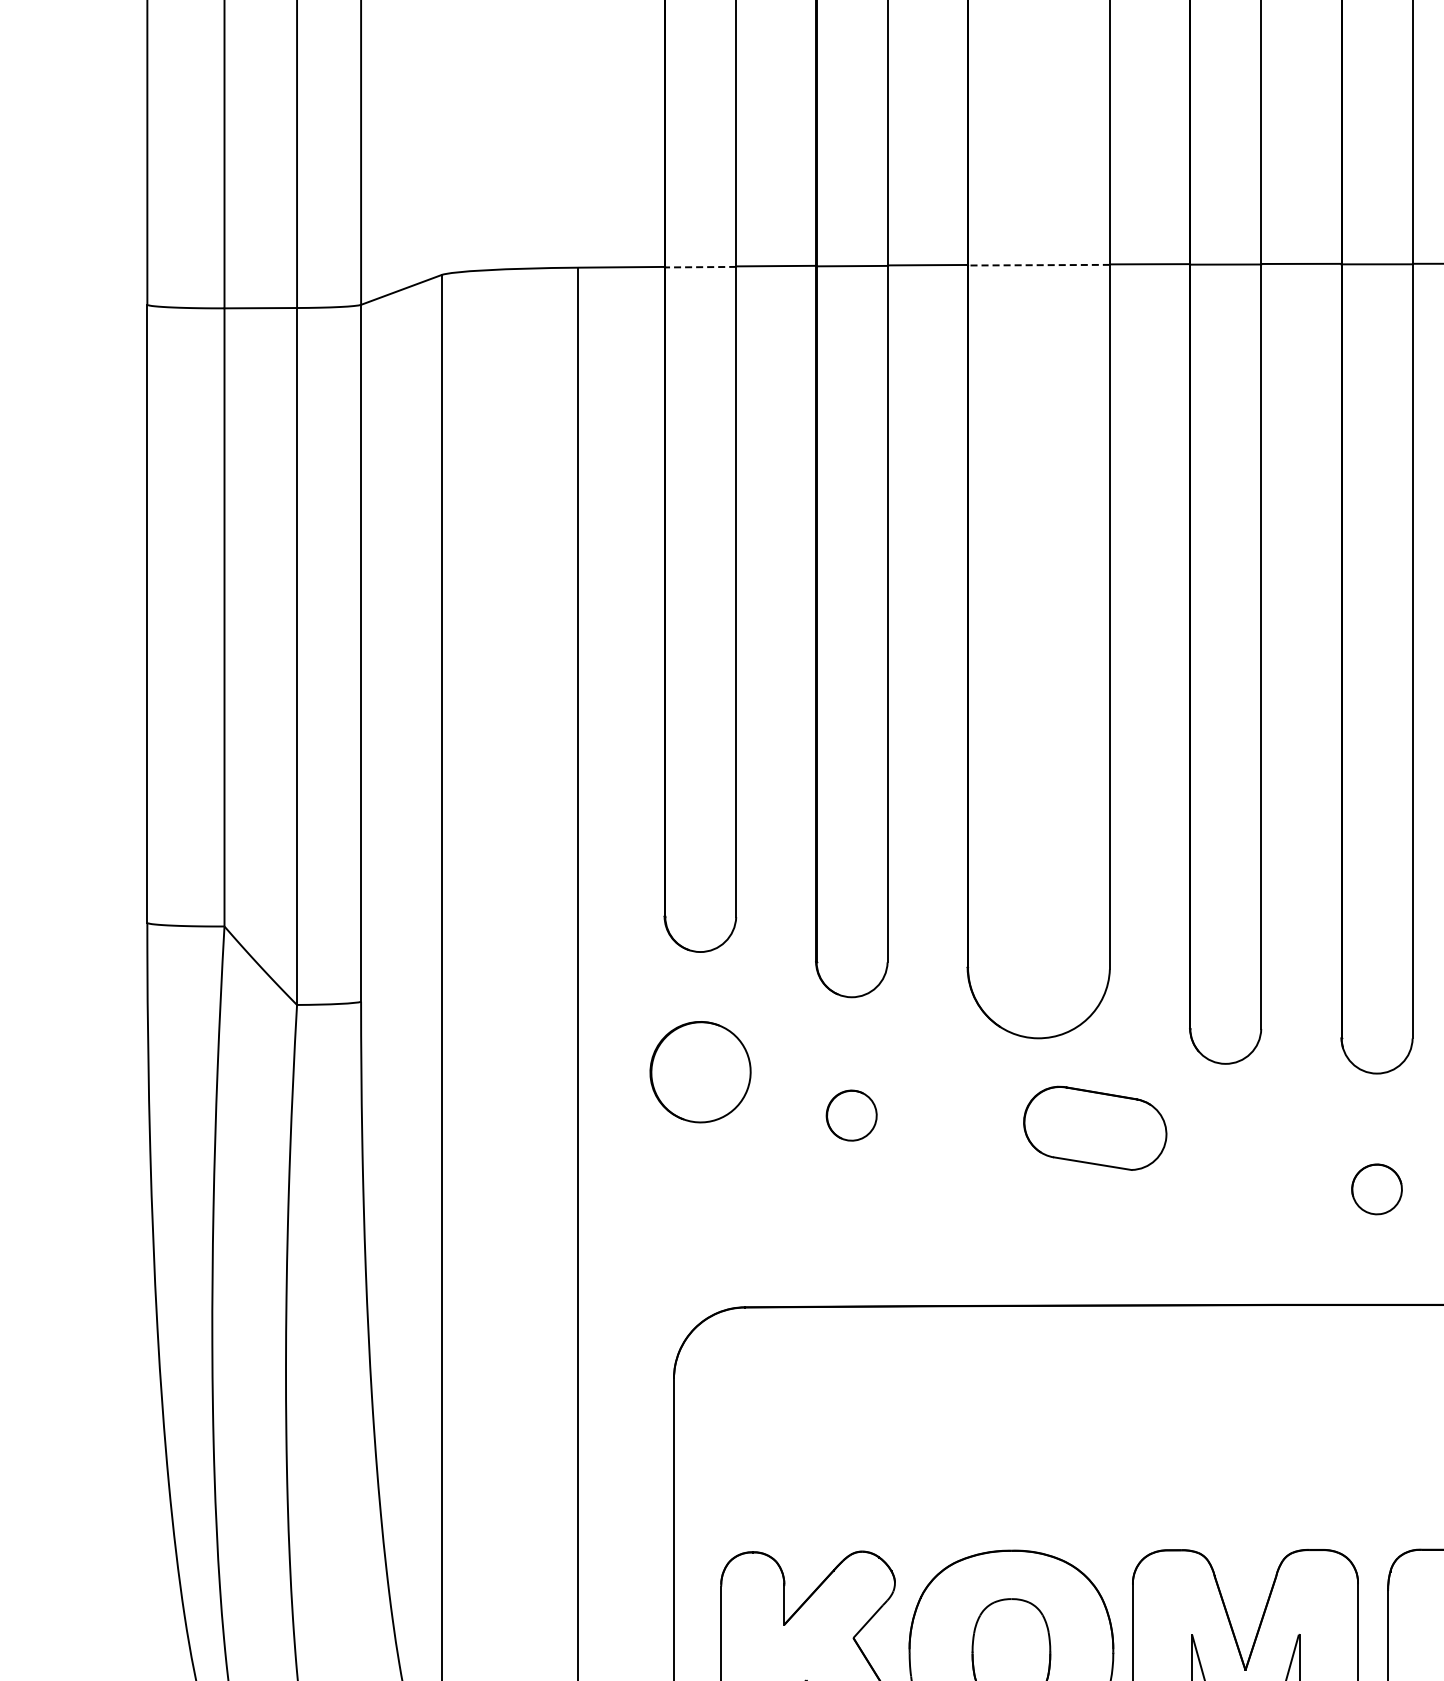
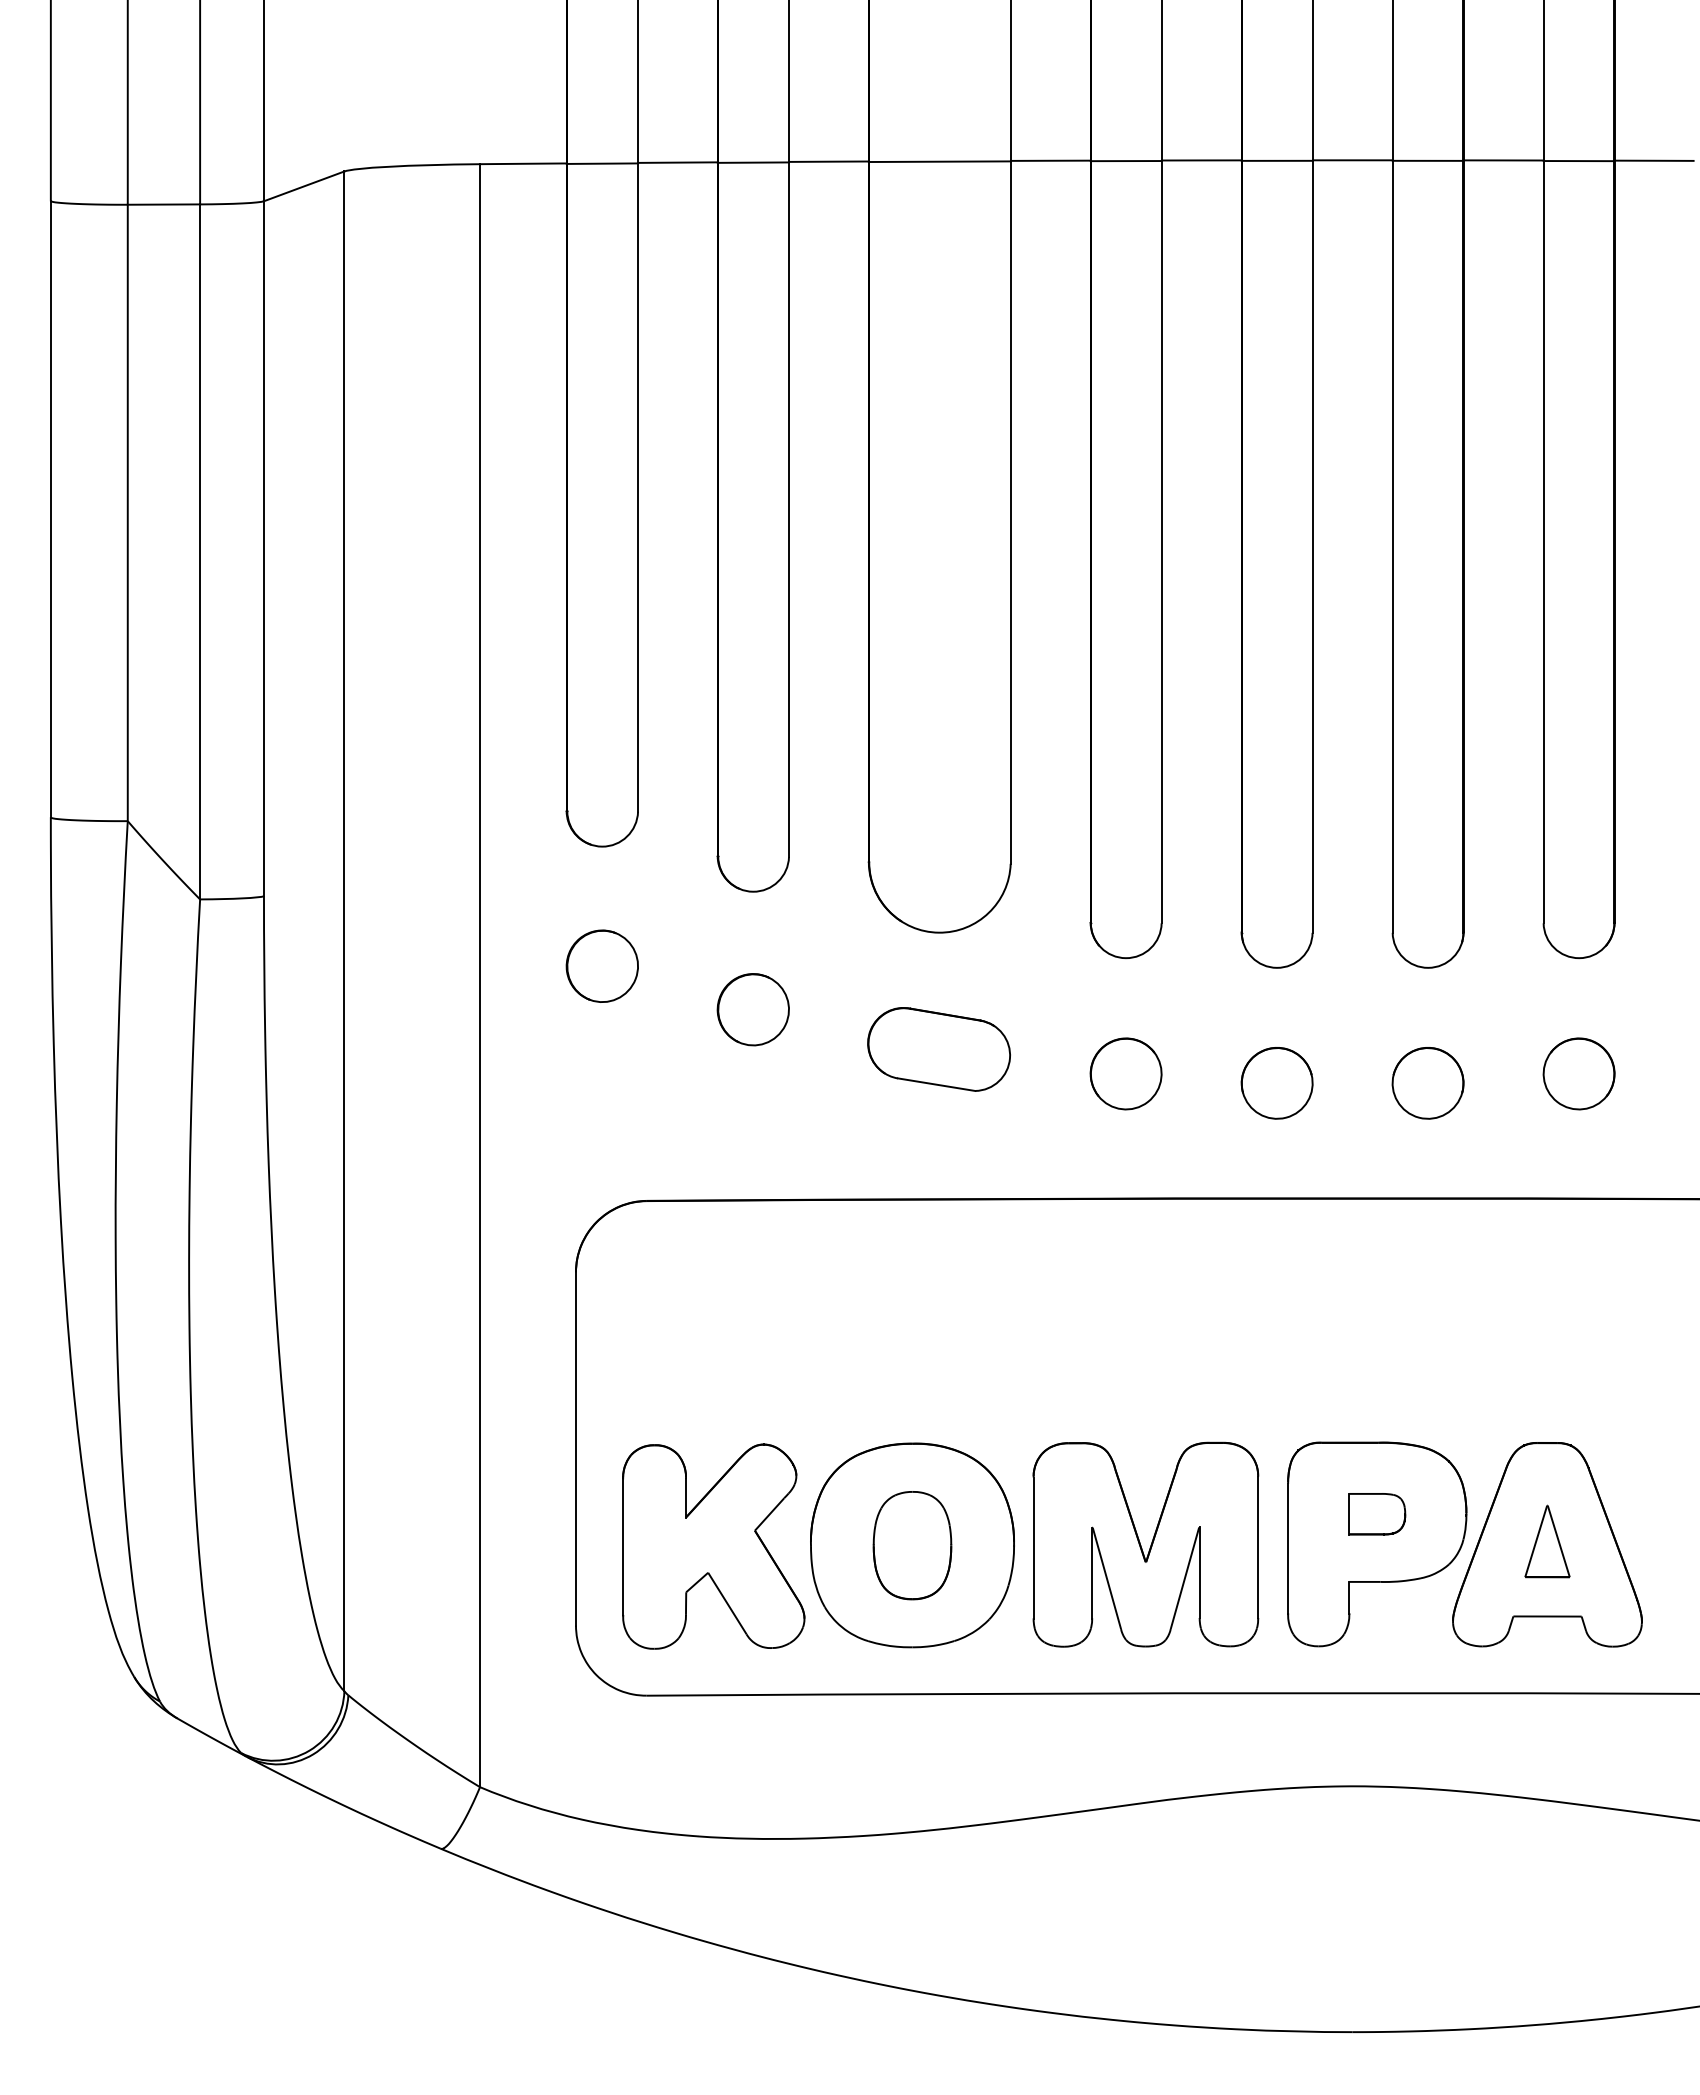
line: (1038, 264) -> (939, 161), dashed -> solid
line: (700, 266) -> (602, 163), dashed -> solid
part: (699, 1071) -> (601, 965), size x0.71
part: (850, 1115) -> (752, 1009), size x1.43
part: (1094, 1128) -> (938, 1049), moved
part: (1225, 1179) -> (1125, 1073), added
part: (1376, 1189) -> (1276, 1083), size x1.43

